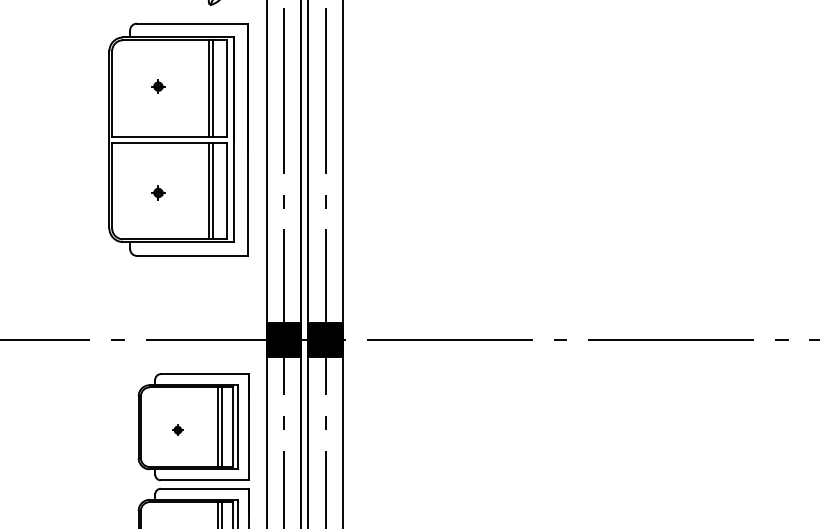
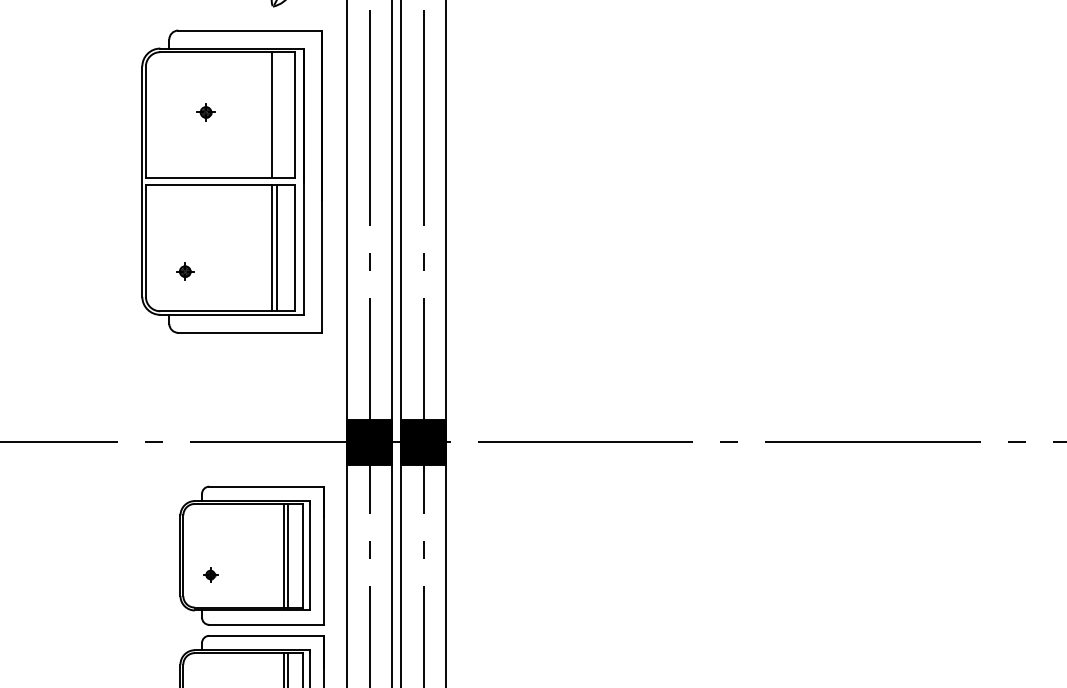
line: (213, 88) -> (277, 114), removed
part: (158, 192) -> (185, 271), moved
part: (177, 429) -> (210, 574), moved

